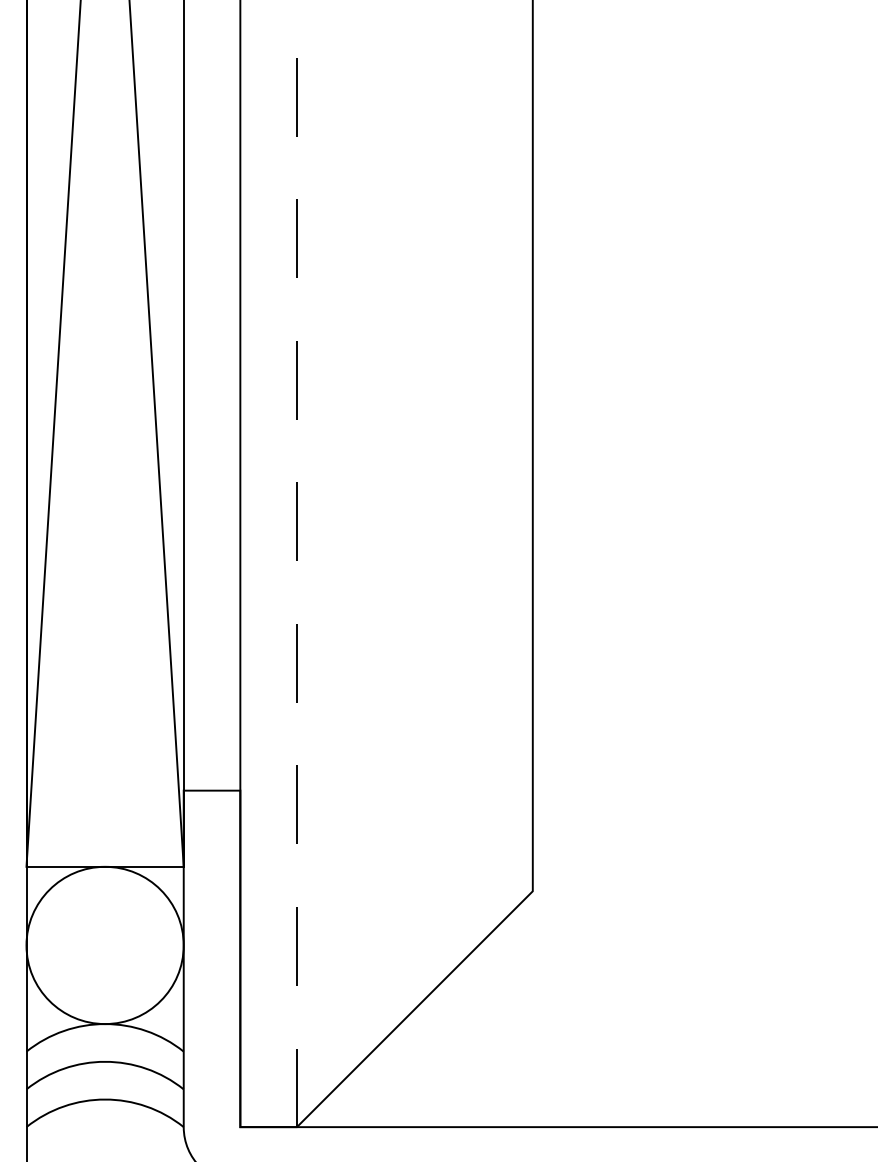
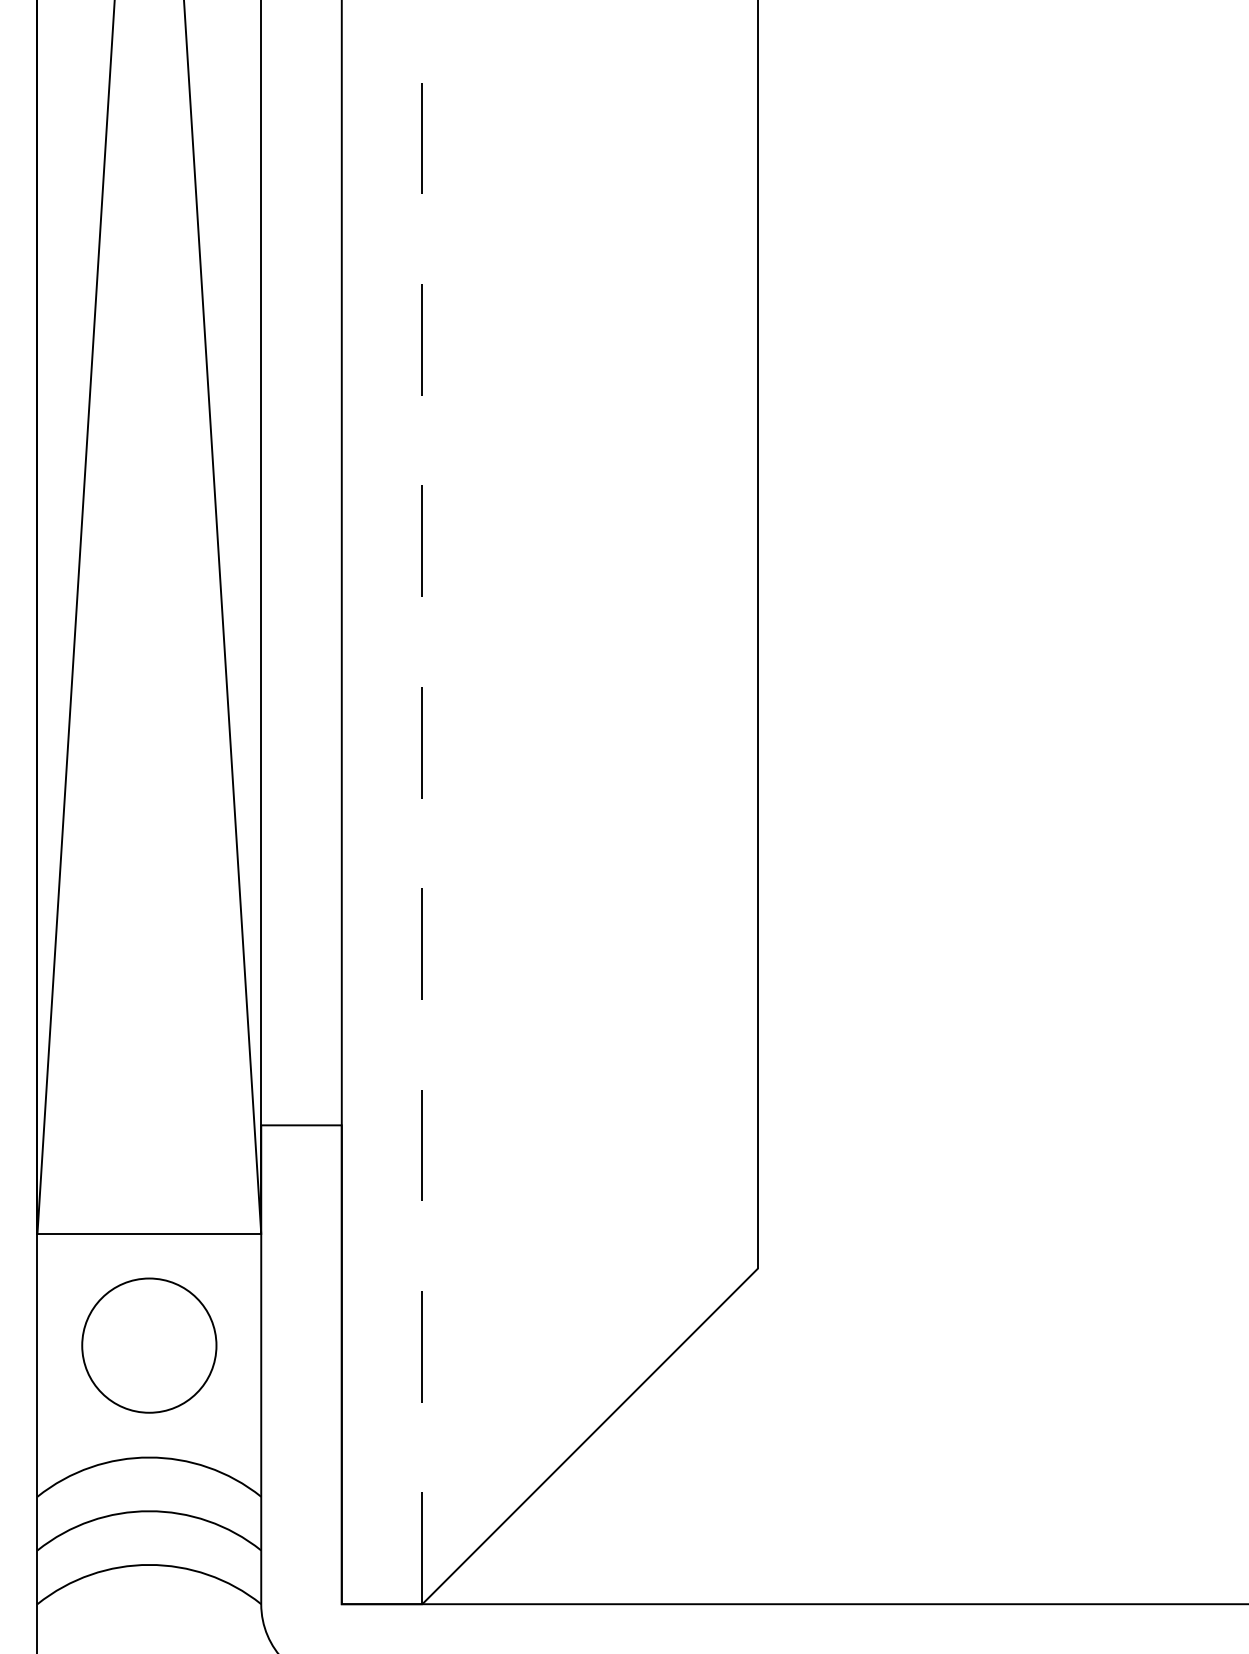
circle: (104, 945) -> (148, 1345), size x0.6

